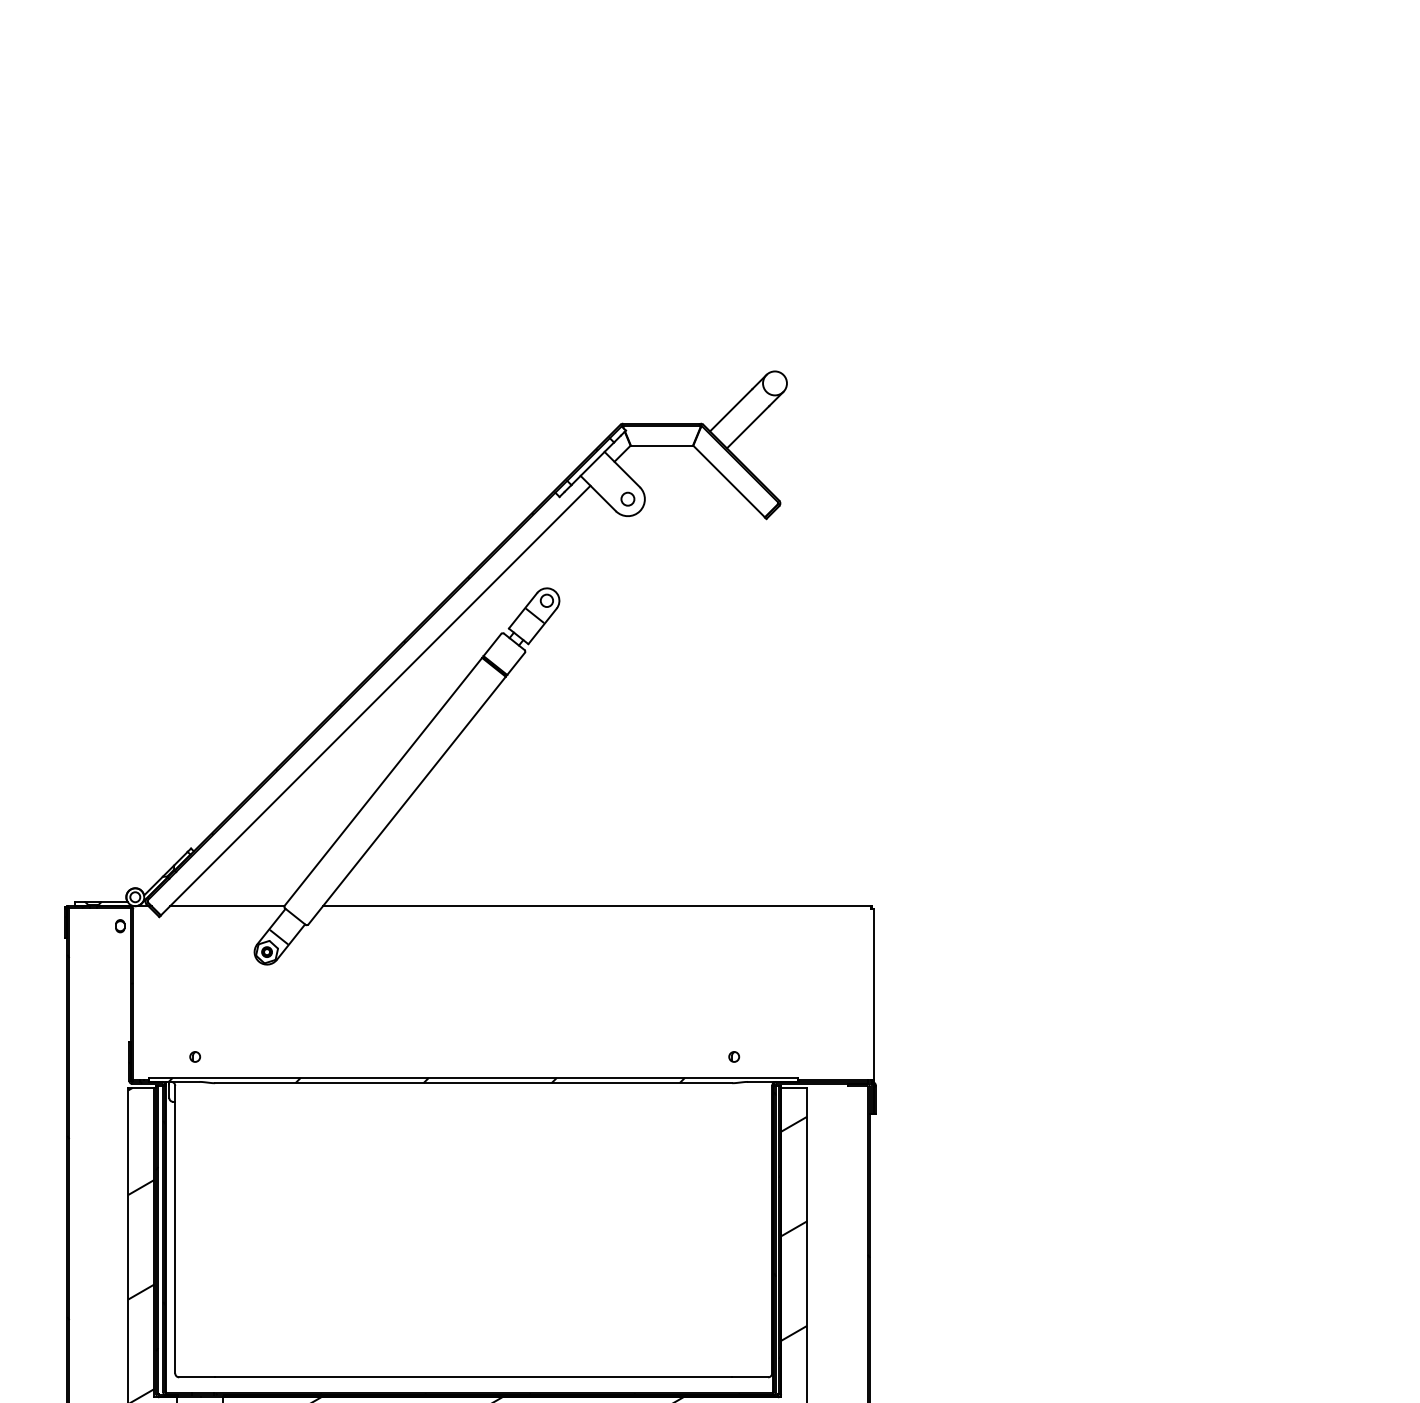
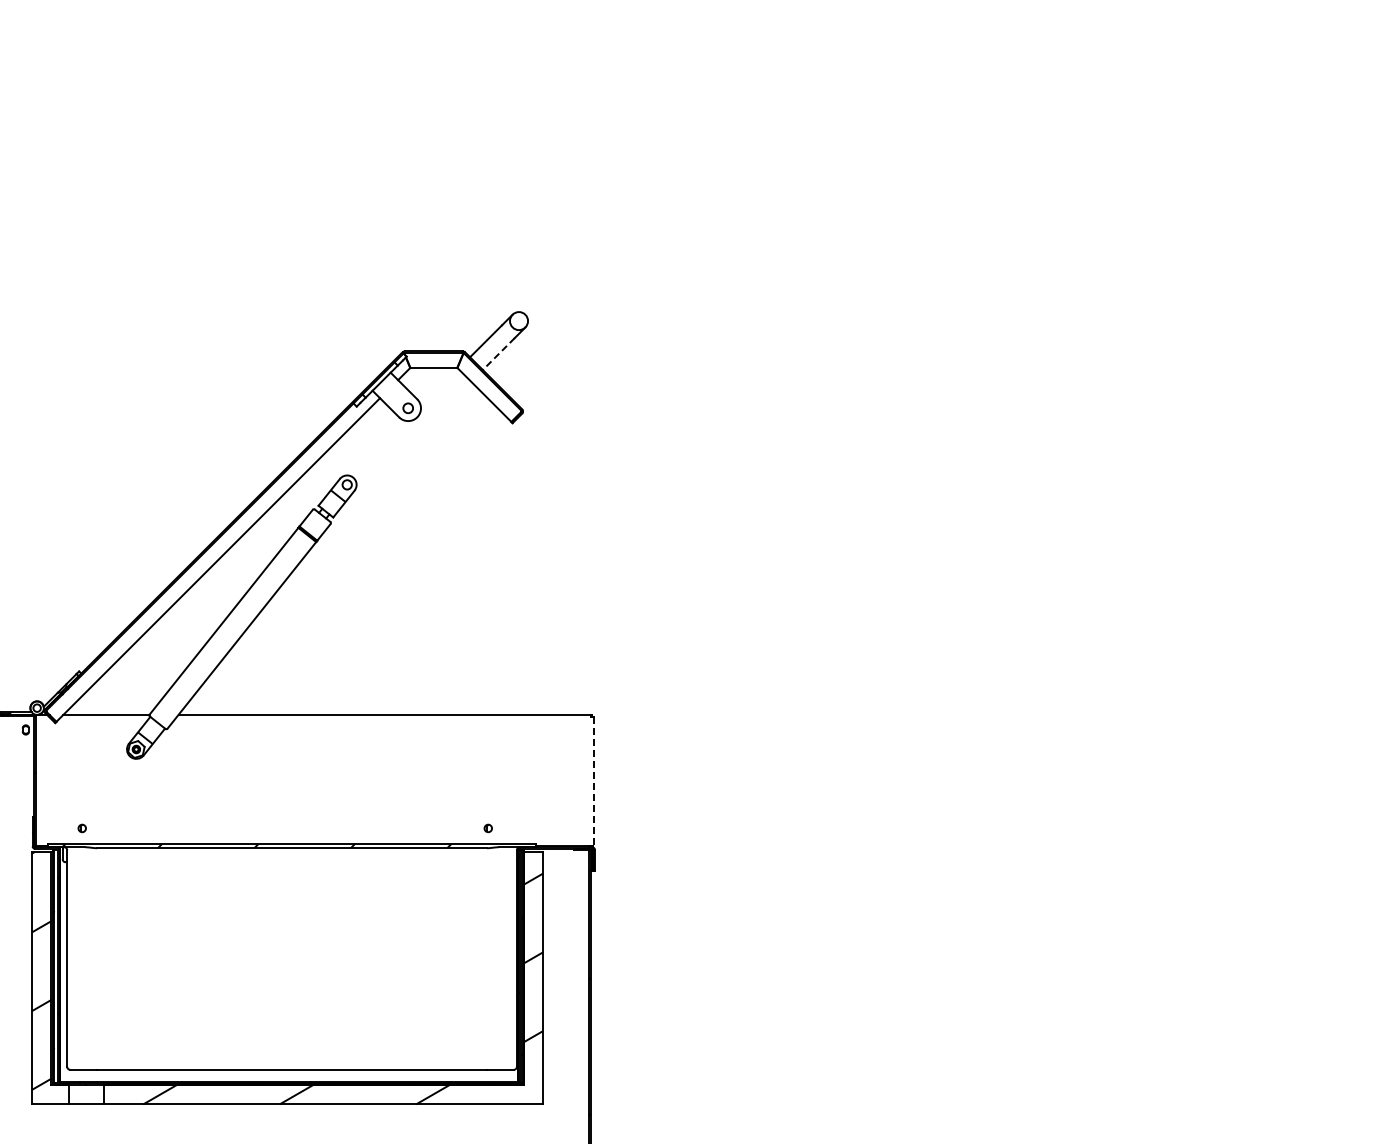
line: (747, 427) -> (498, 354), solid -> dashed
line: (873, 995) -> (593, 782), solid -> dashed

